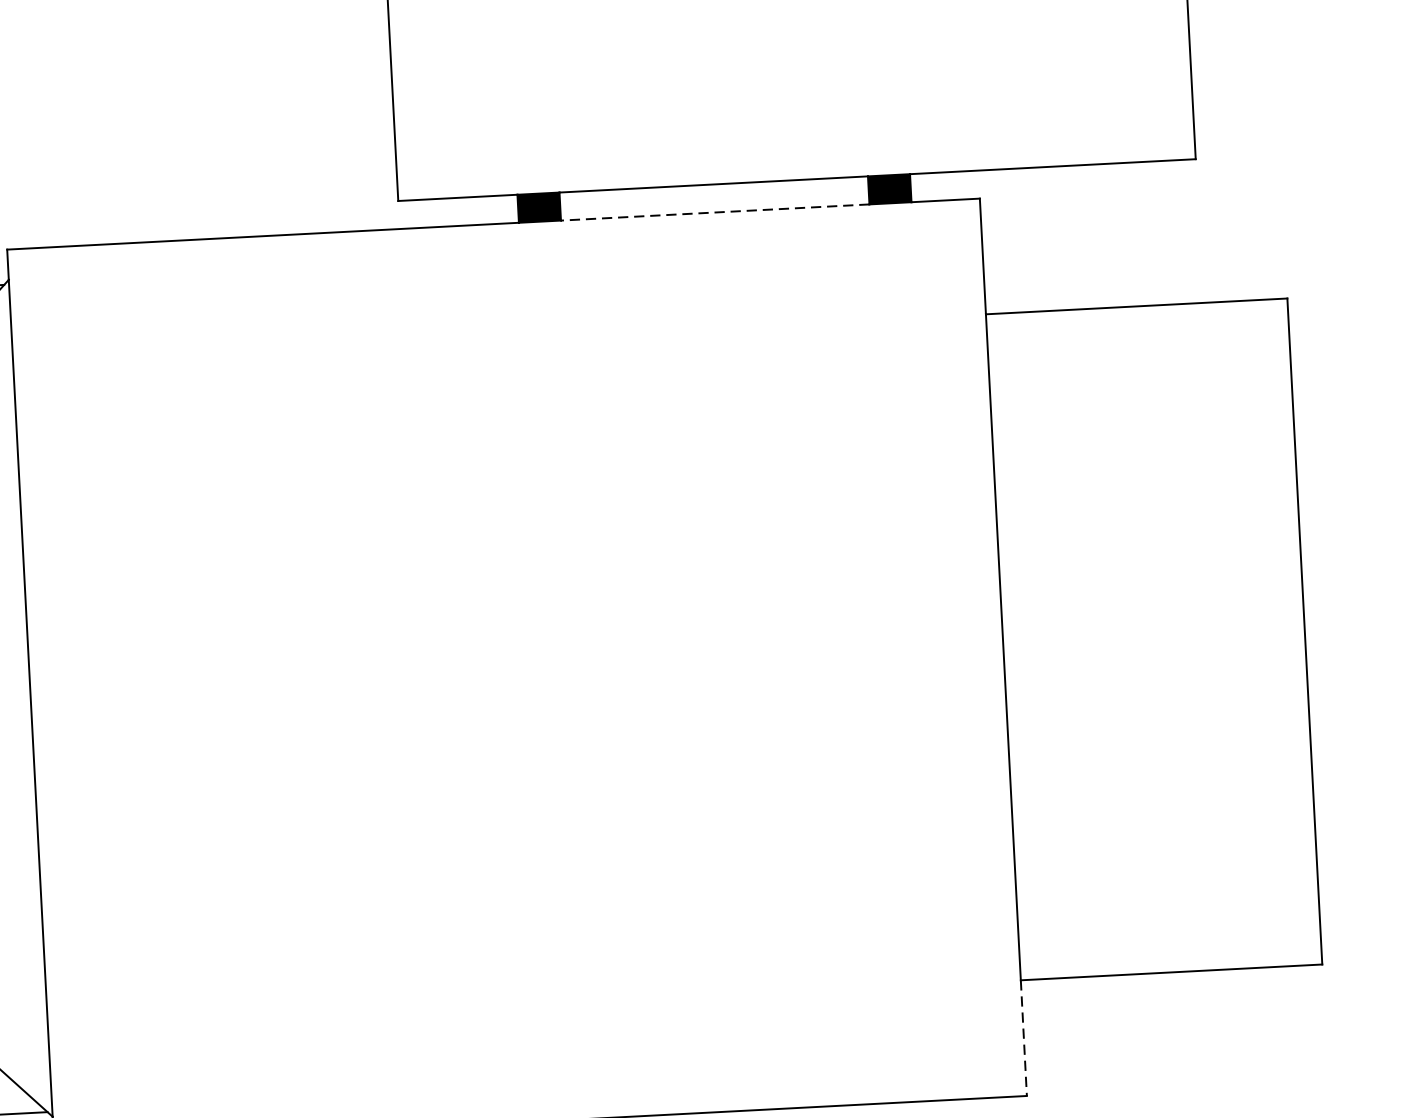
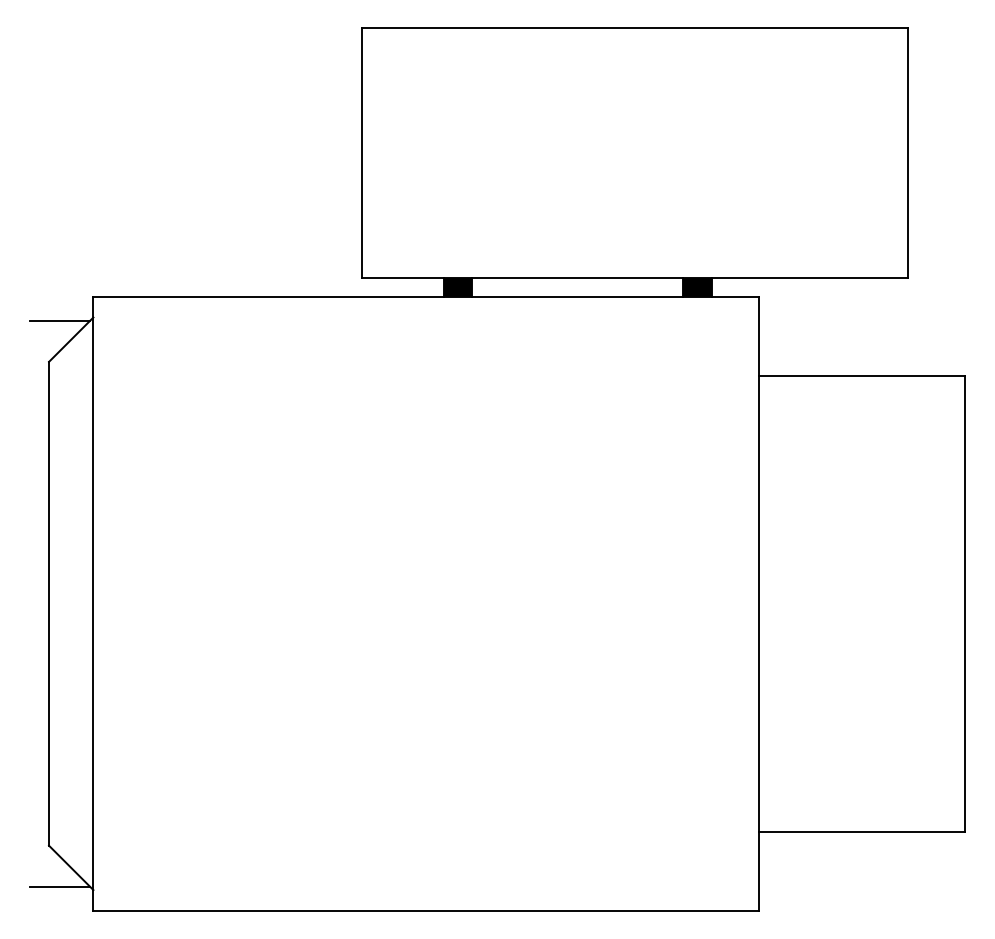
line: (714, 212) -> (577, 296), dashed -> solid
line: (1023, 1038) -> (758, 871), dashed -> solid

